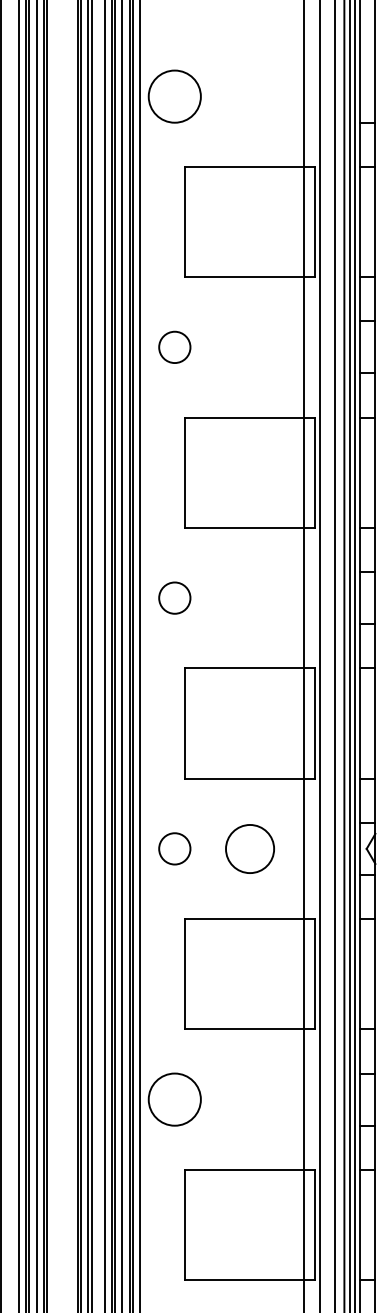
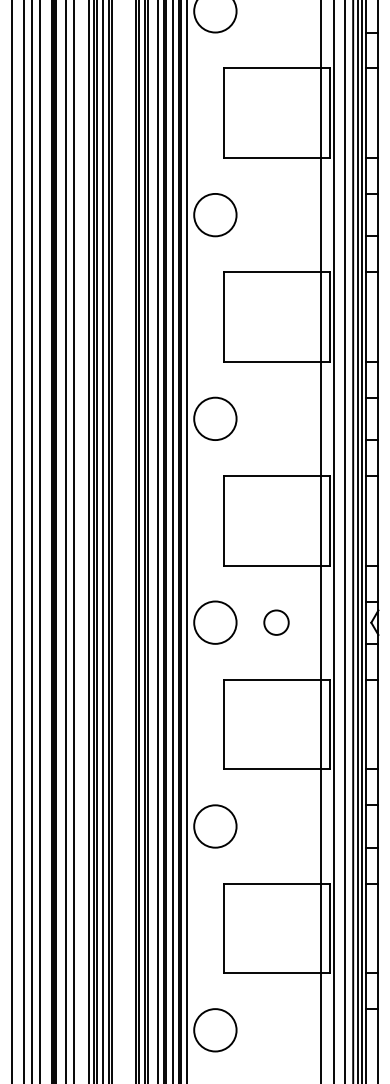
circle: (174, 346) -> (215, 214), size x1.67
circle: (174, 597) -> (215, 418), size x1.67
circle: (174, 848) -> (215, 622), size x1.67
circle: (250, 848) -> (276, 622), size x0.62

